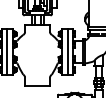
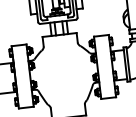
line: (7, 51) -> (22, 75), removed
line: (68, 51) -> (105, 66), removed

